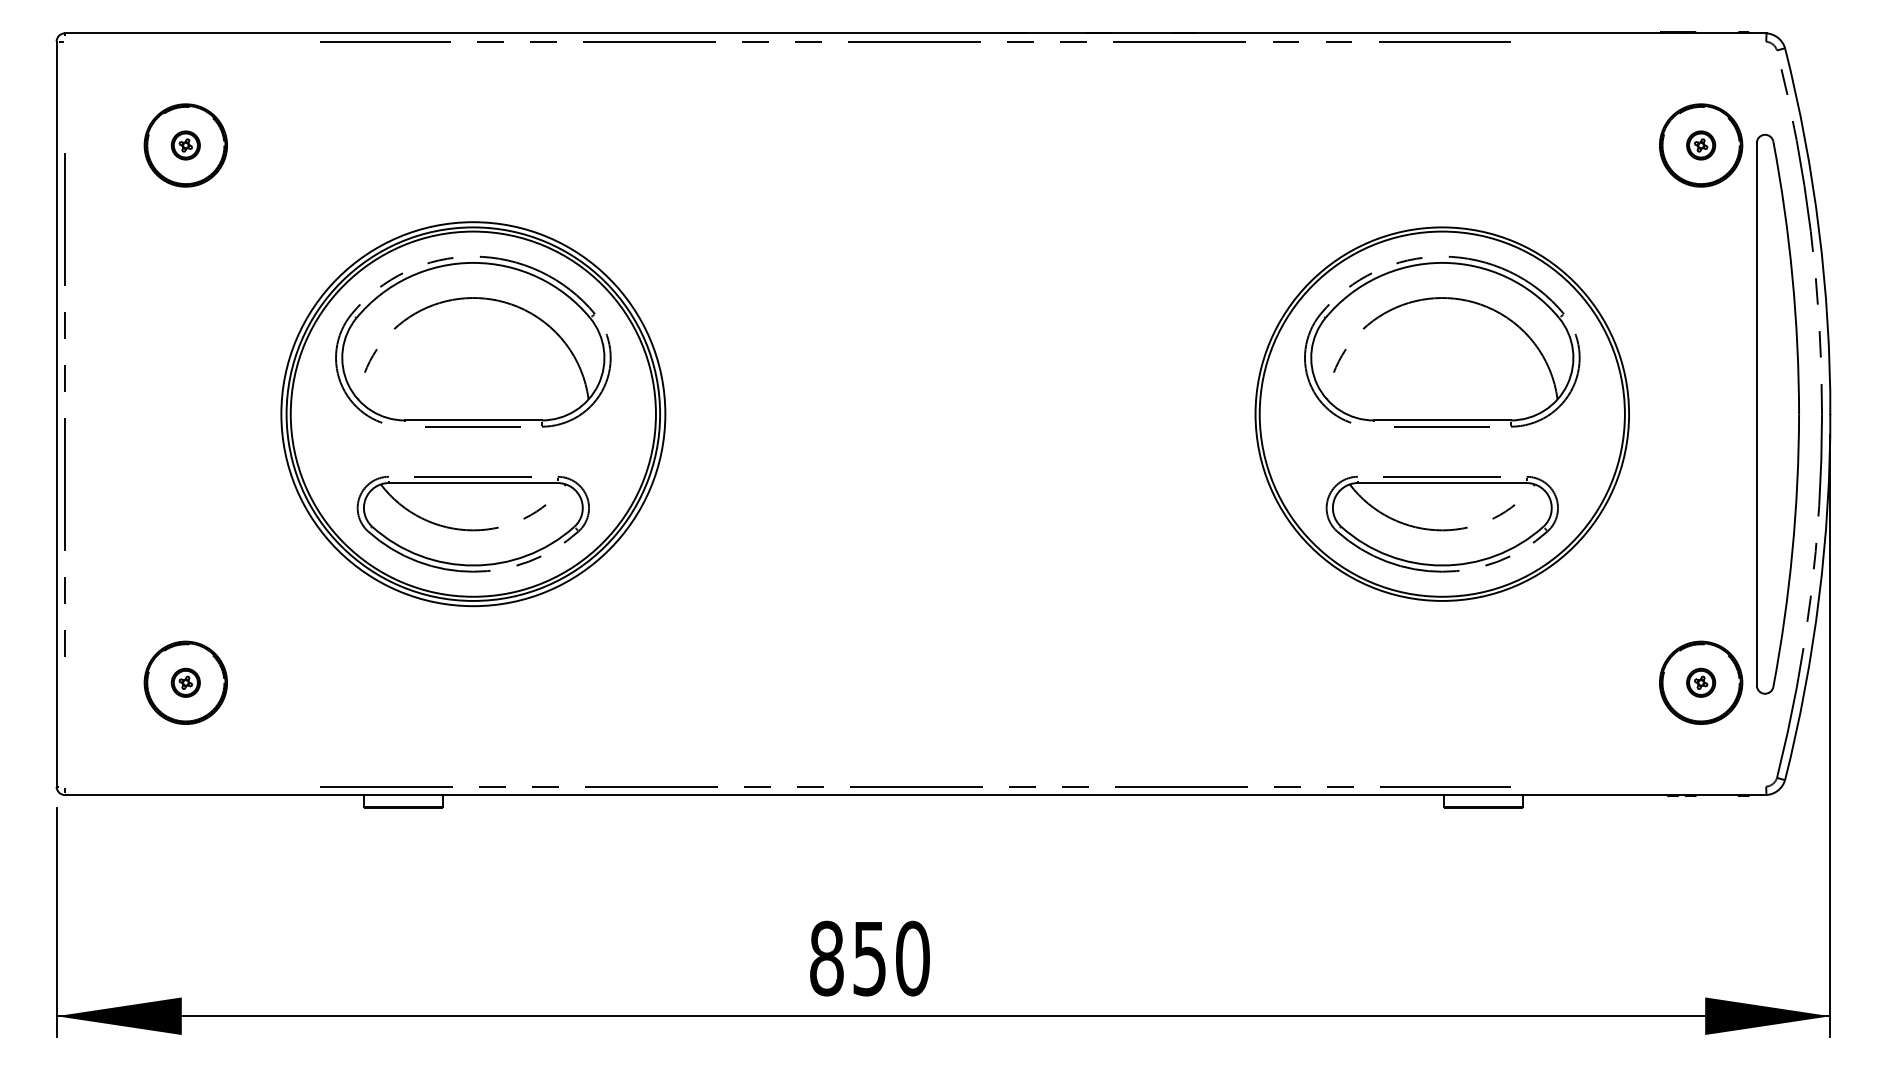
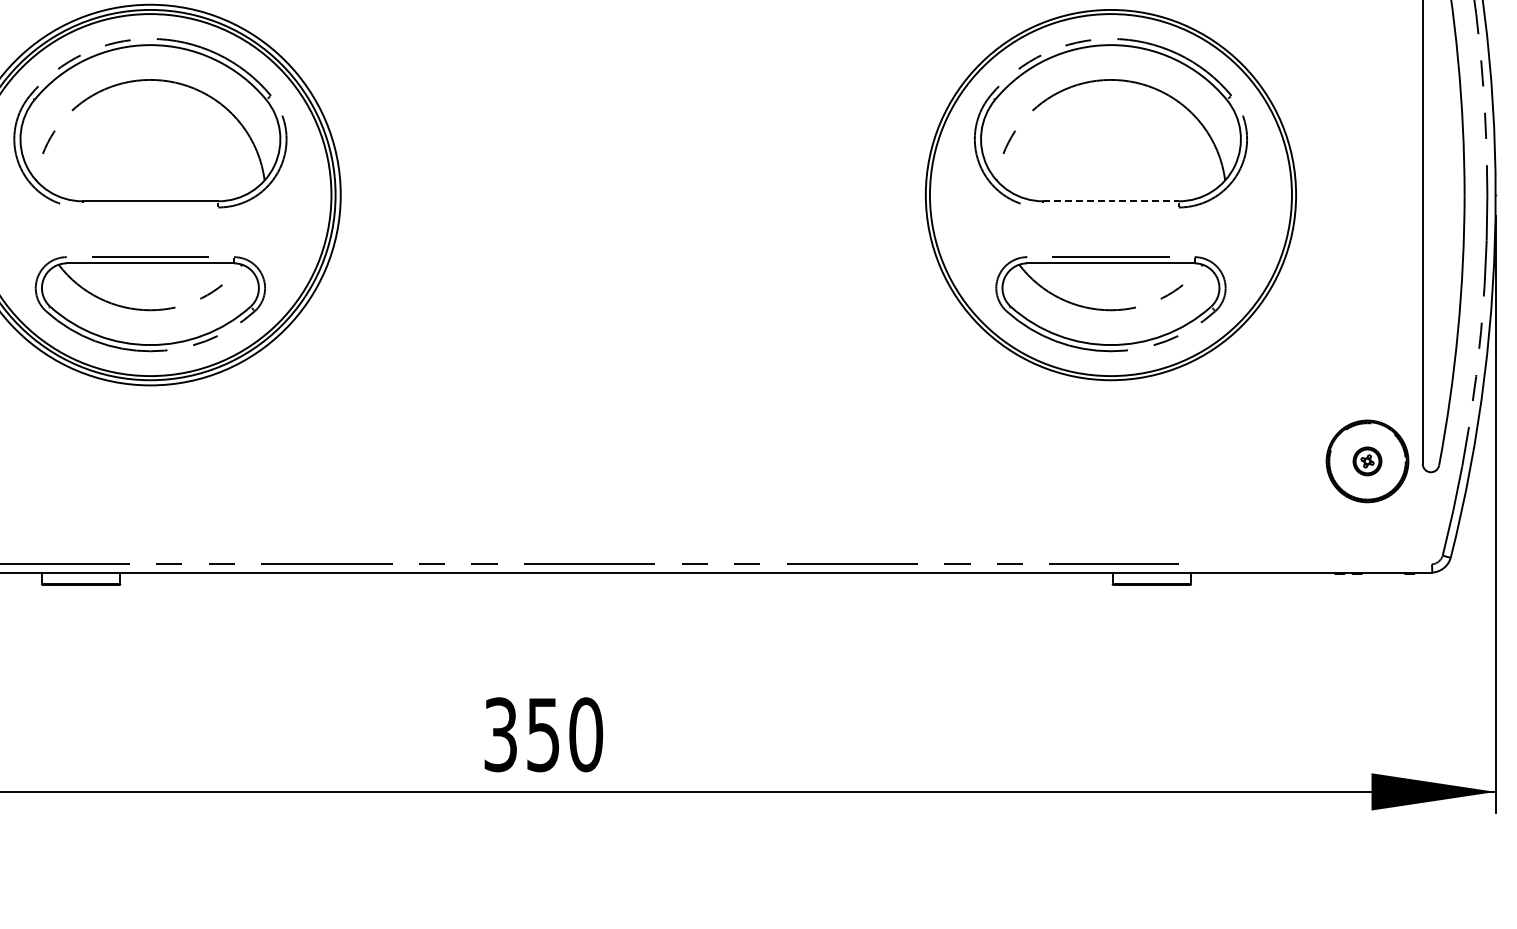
line: (1442, 420) -> (1111, 201), solid -> dashed
line: (473, 426) -> (150, 207), removed
line: (1442, 426) -> (1111, 207), removed
text: (826, 958) -> (500, 734), 850 -> 350

